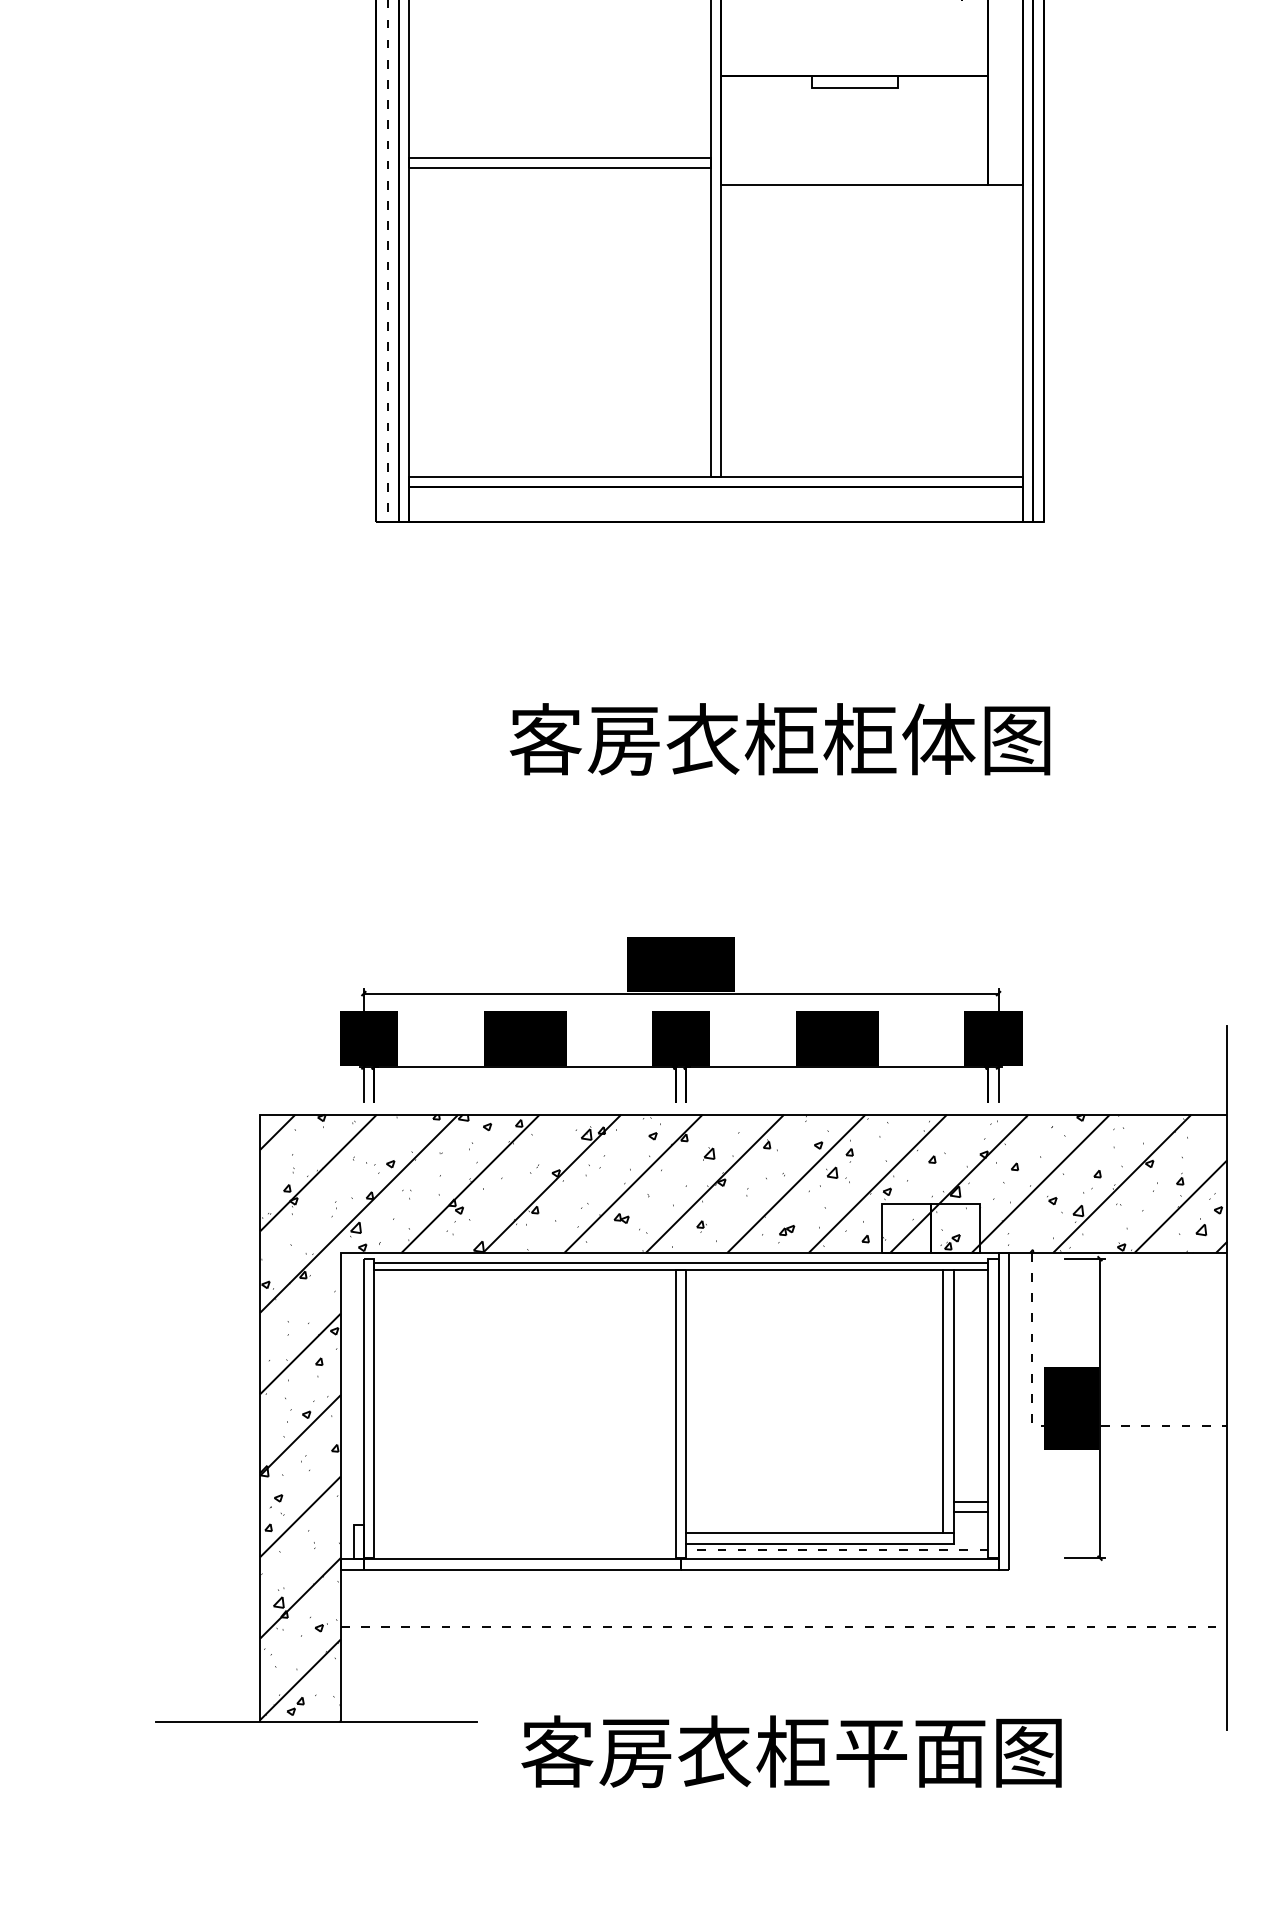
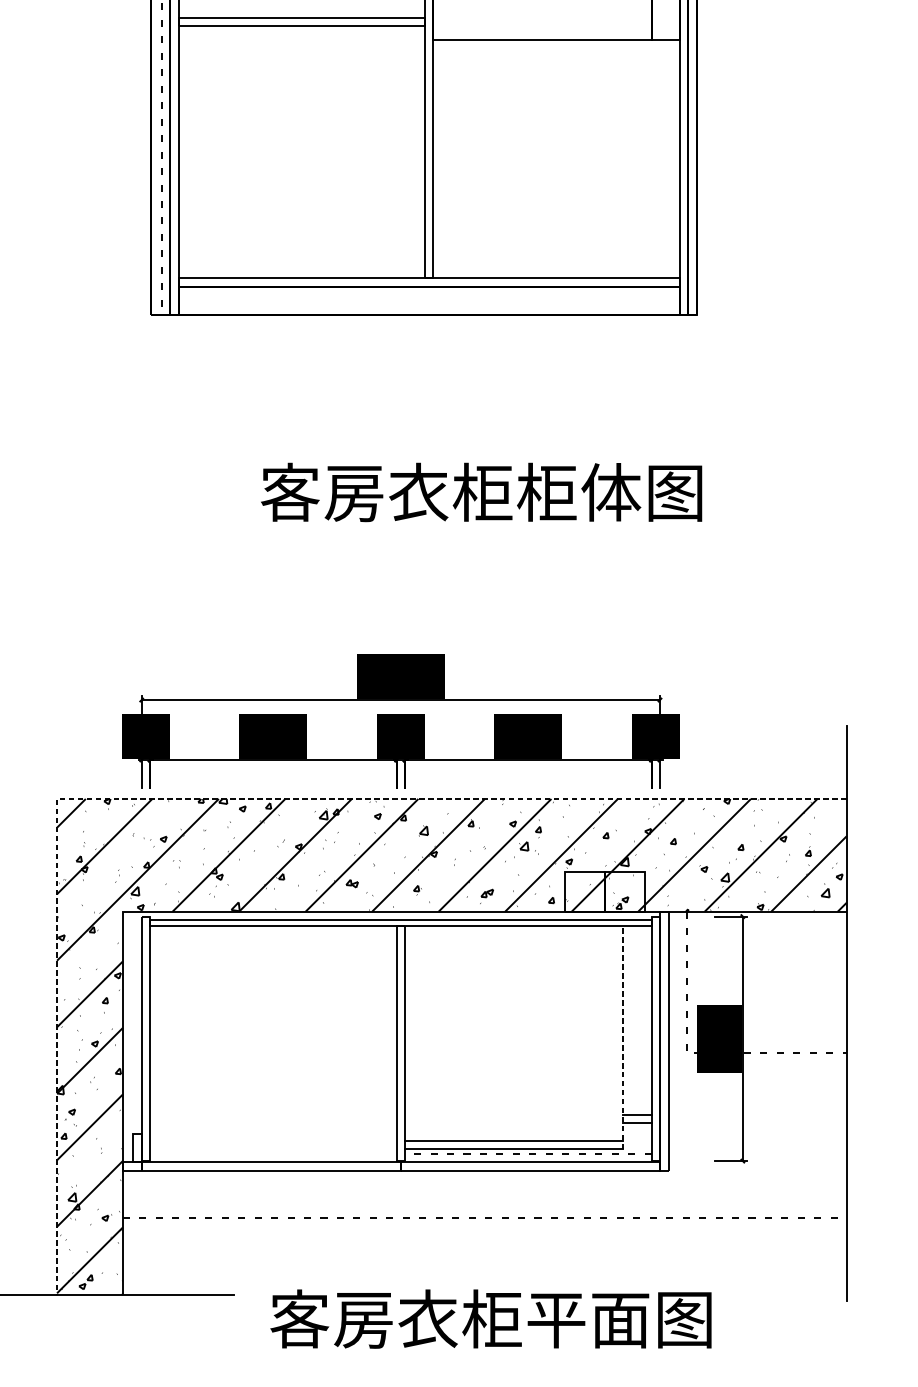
line: (439, 1114) -> (203, 798), solid -> dashed
line: (943, 1401) -> (615, 1033), removed
line: (953, 1407) -> (623, 1038), solid -> dashed

